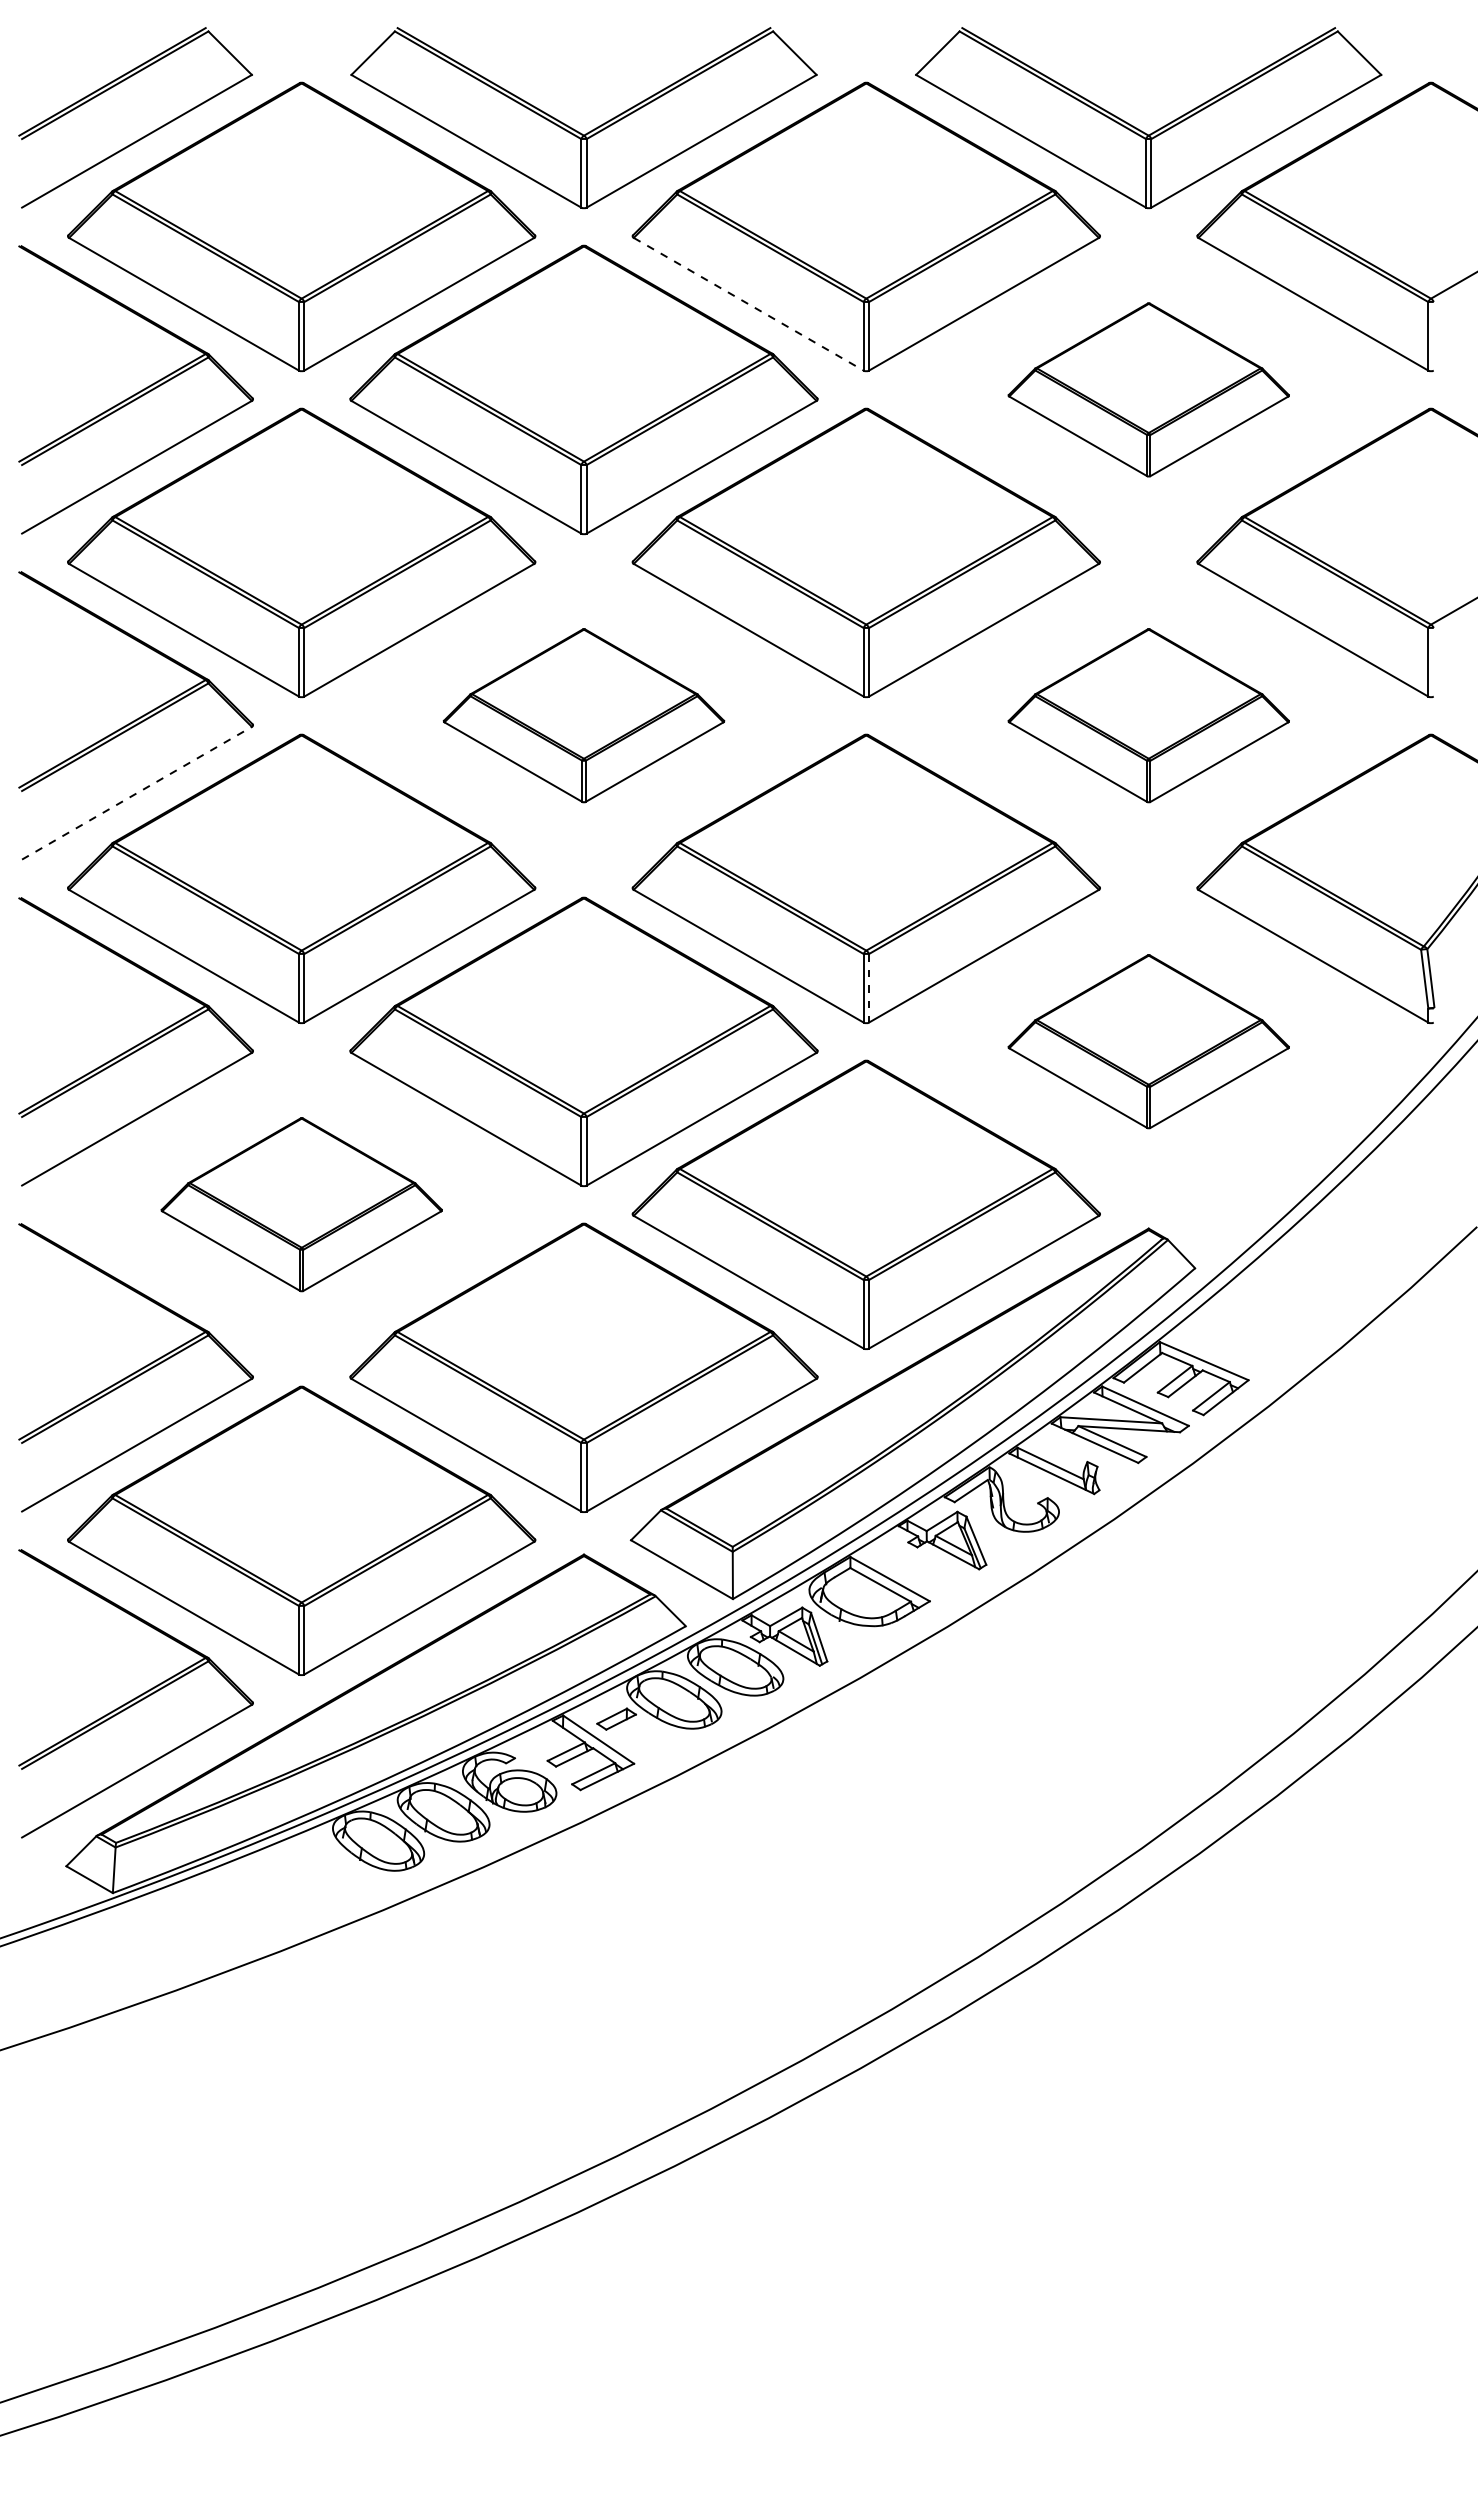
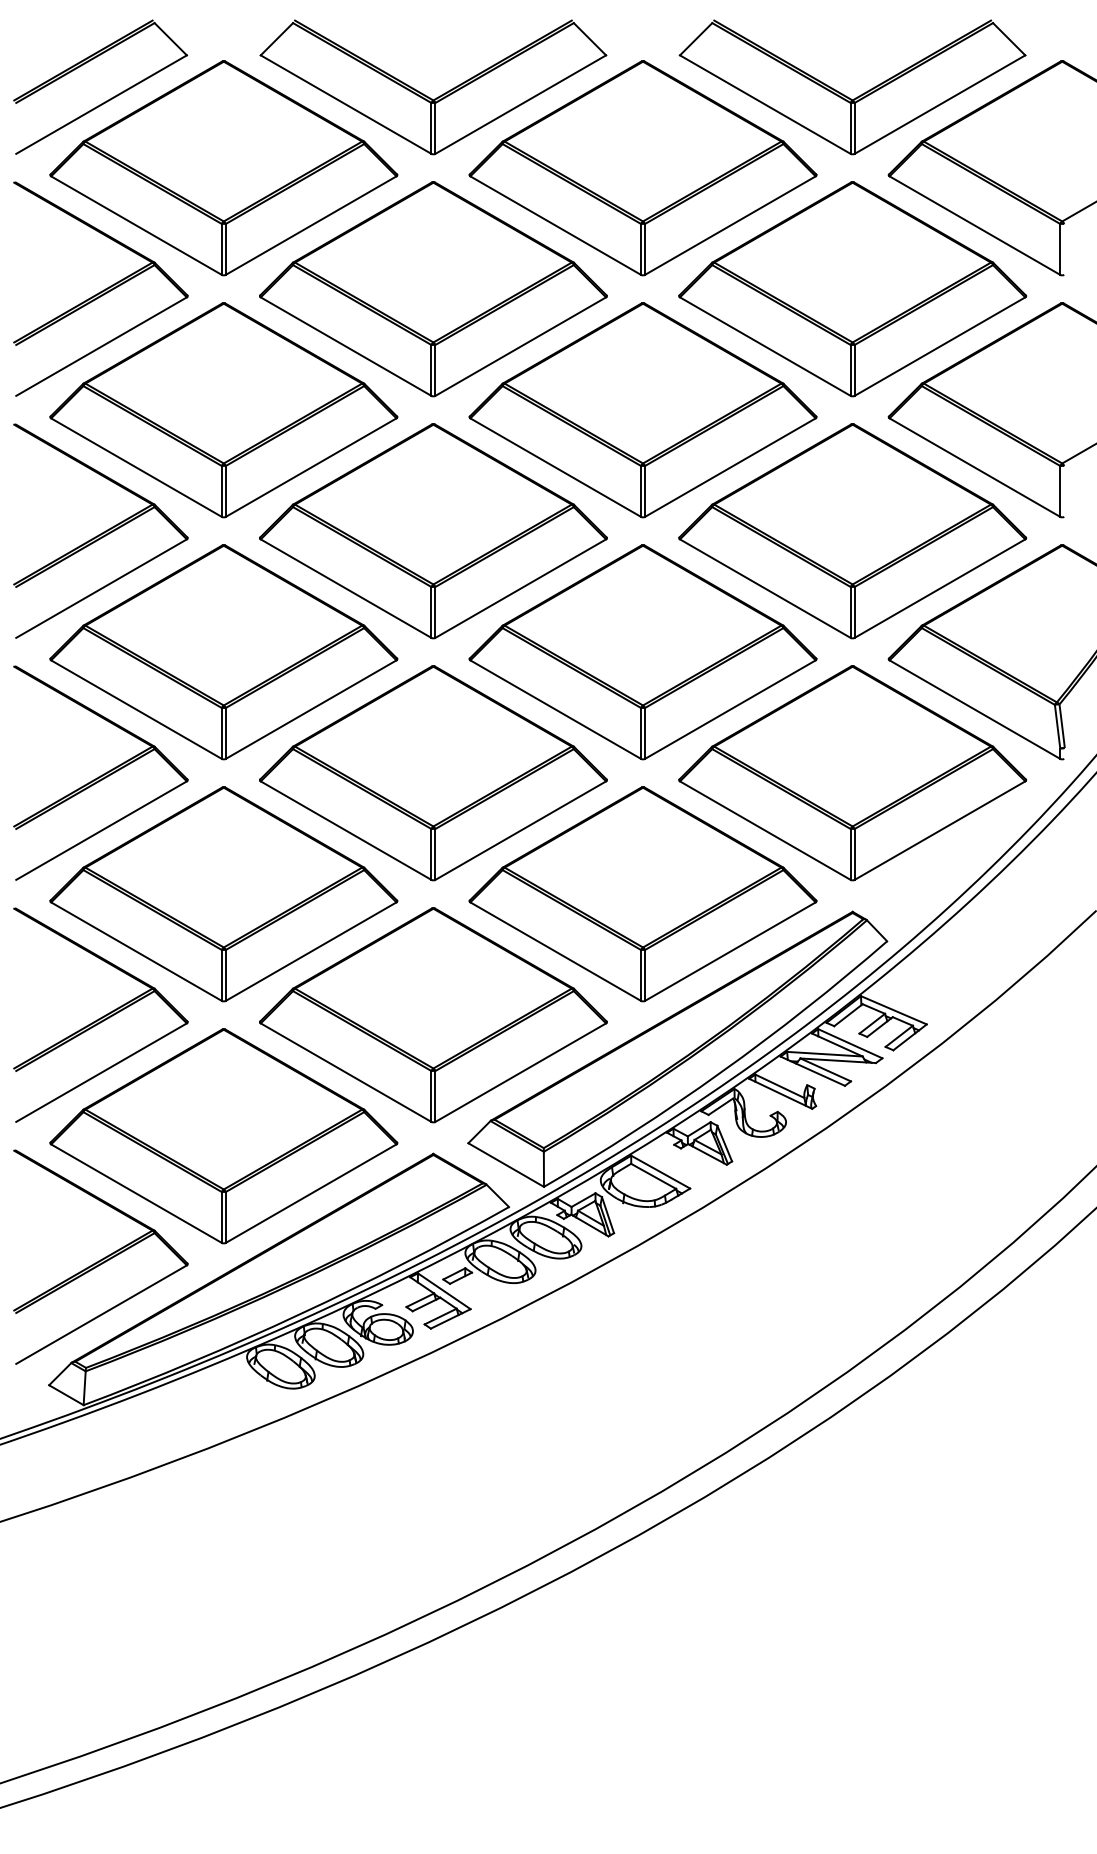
line: (748, 304) -> (555, 225), dashed -> solid
part: (1148, 389) -> (852, 288), size x1.67
part: (583, 715) -> (433, 530), size x1.67
part: (1148, 715) -> (852, 530), size x1.67
line: (136, 793) -> (101, 588), dashed -> solid
line: (869, 988) -> (645, 733), dashed -> solid
part: (1148, 1041) -> (852, 772), size x1.67
part: (301, 1204) -> (223, 893), size x1.67

